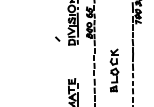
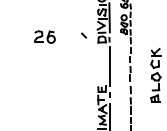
part: (26, 39) -> (44, 36), added
line: (77, 63) -> (109, 66), added

